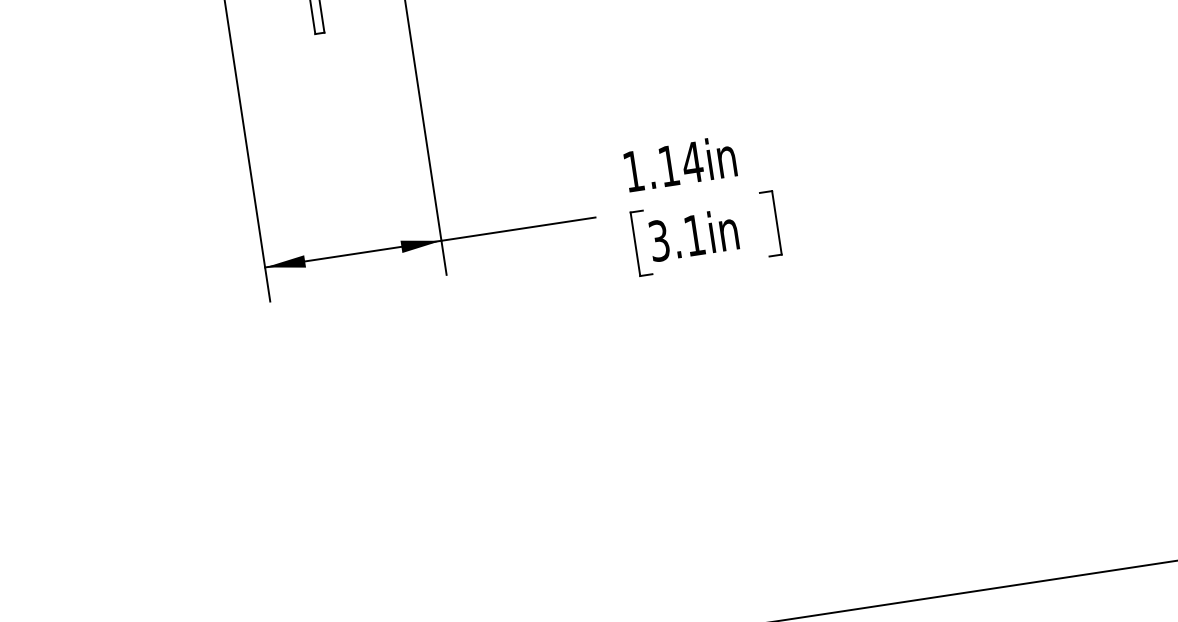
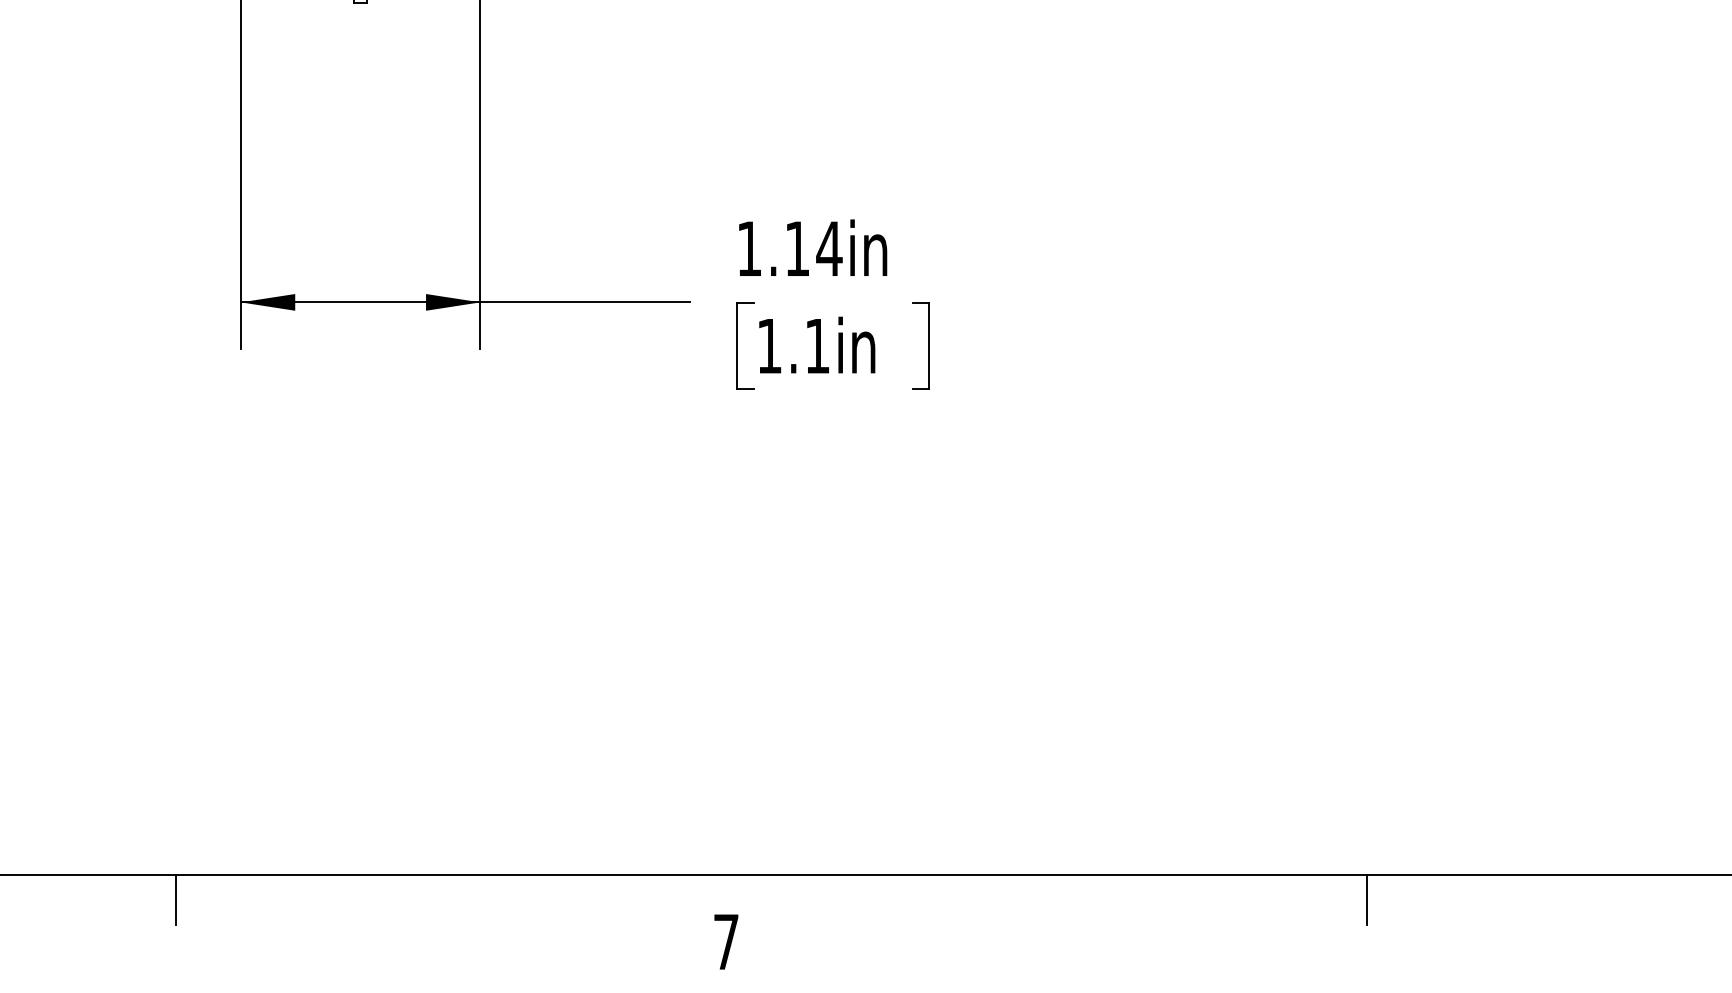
text: (659, 241) -> (769, 346), 3.1in -> 1.1in
line: (1160, 581) -> (1366, 899), added

